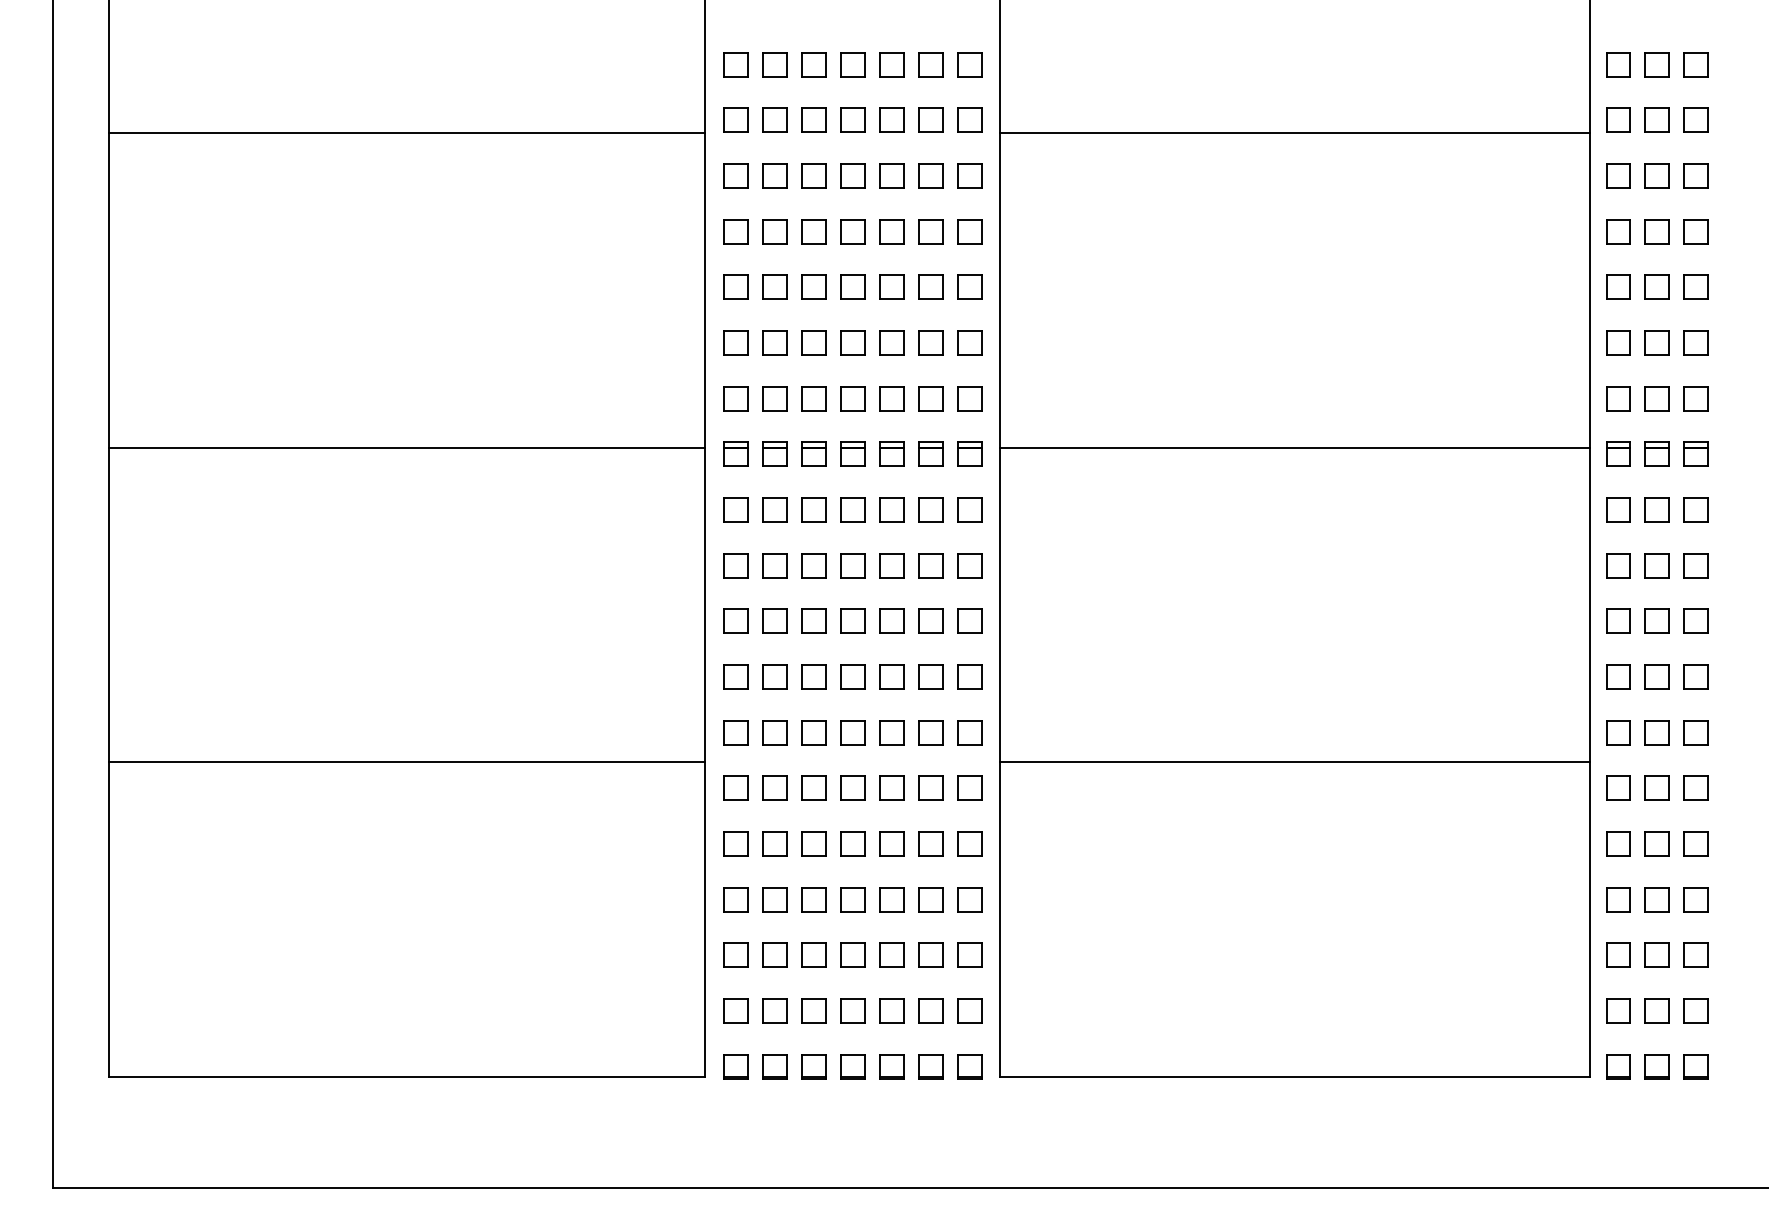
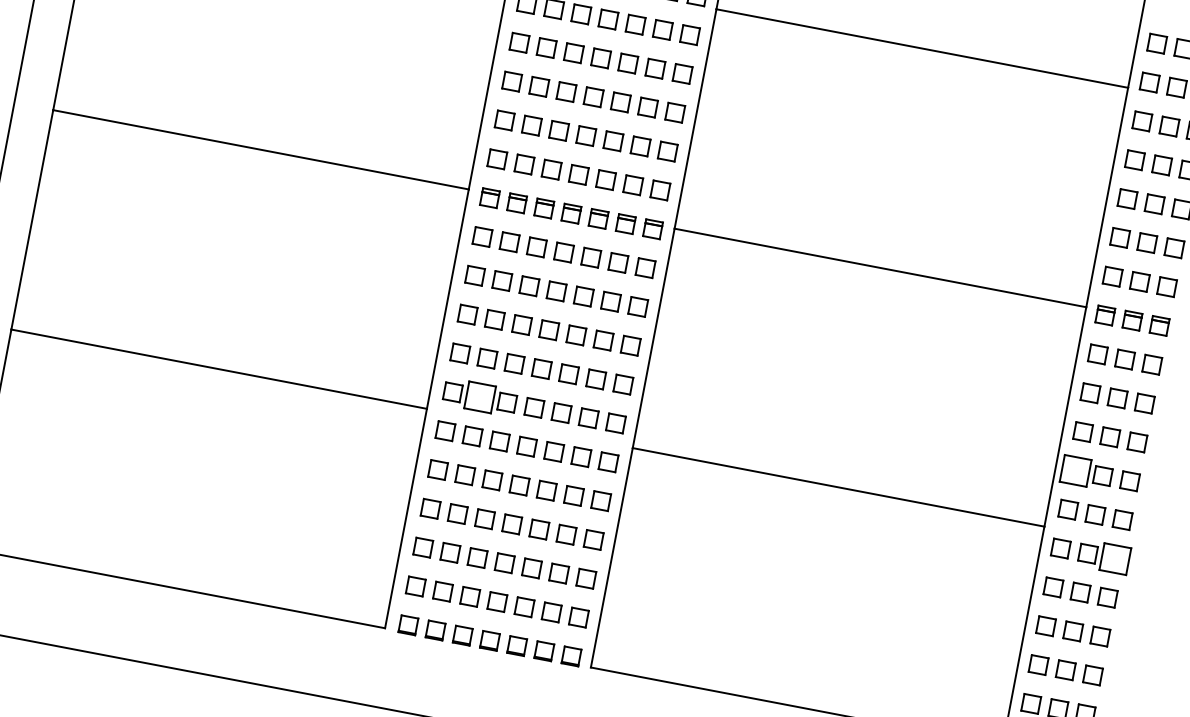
part: (1618, 676) -> (1075, 470), size x1.6
part: (774, 732) -> (479, 397), size x1.6
part: (1695, 787) -> (1114, 558), size x1.6

